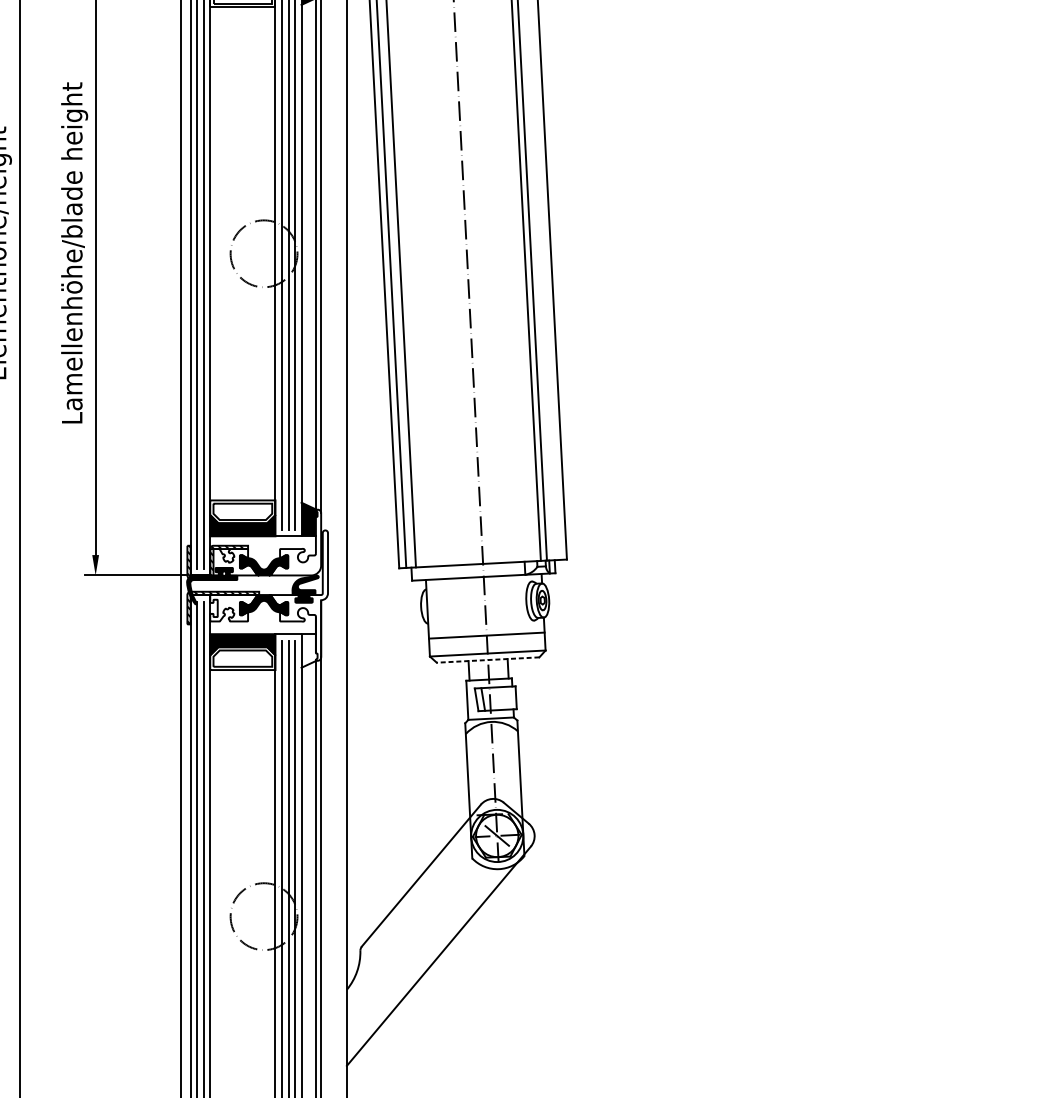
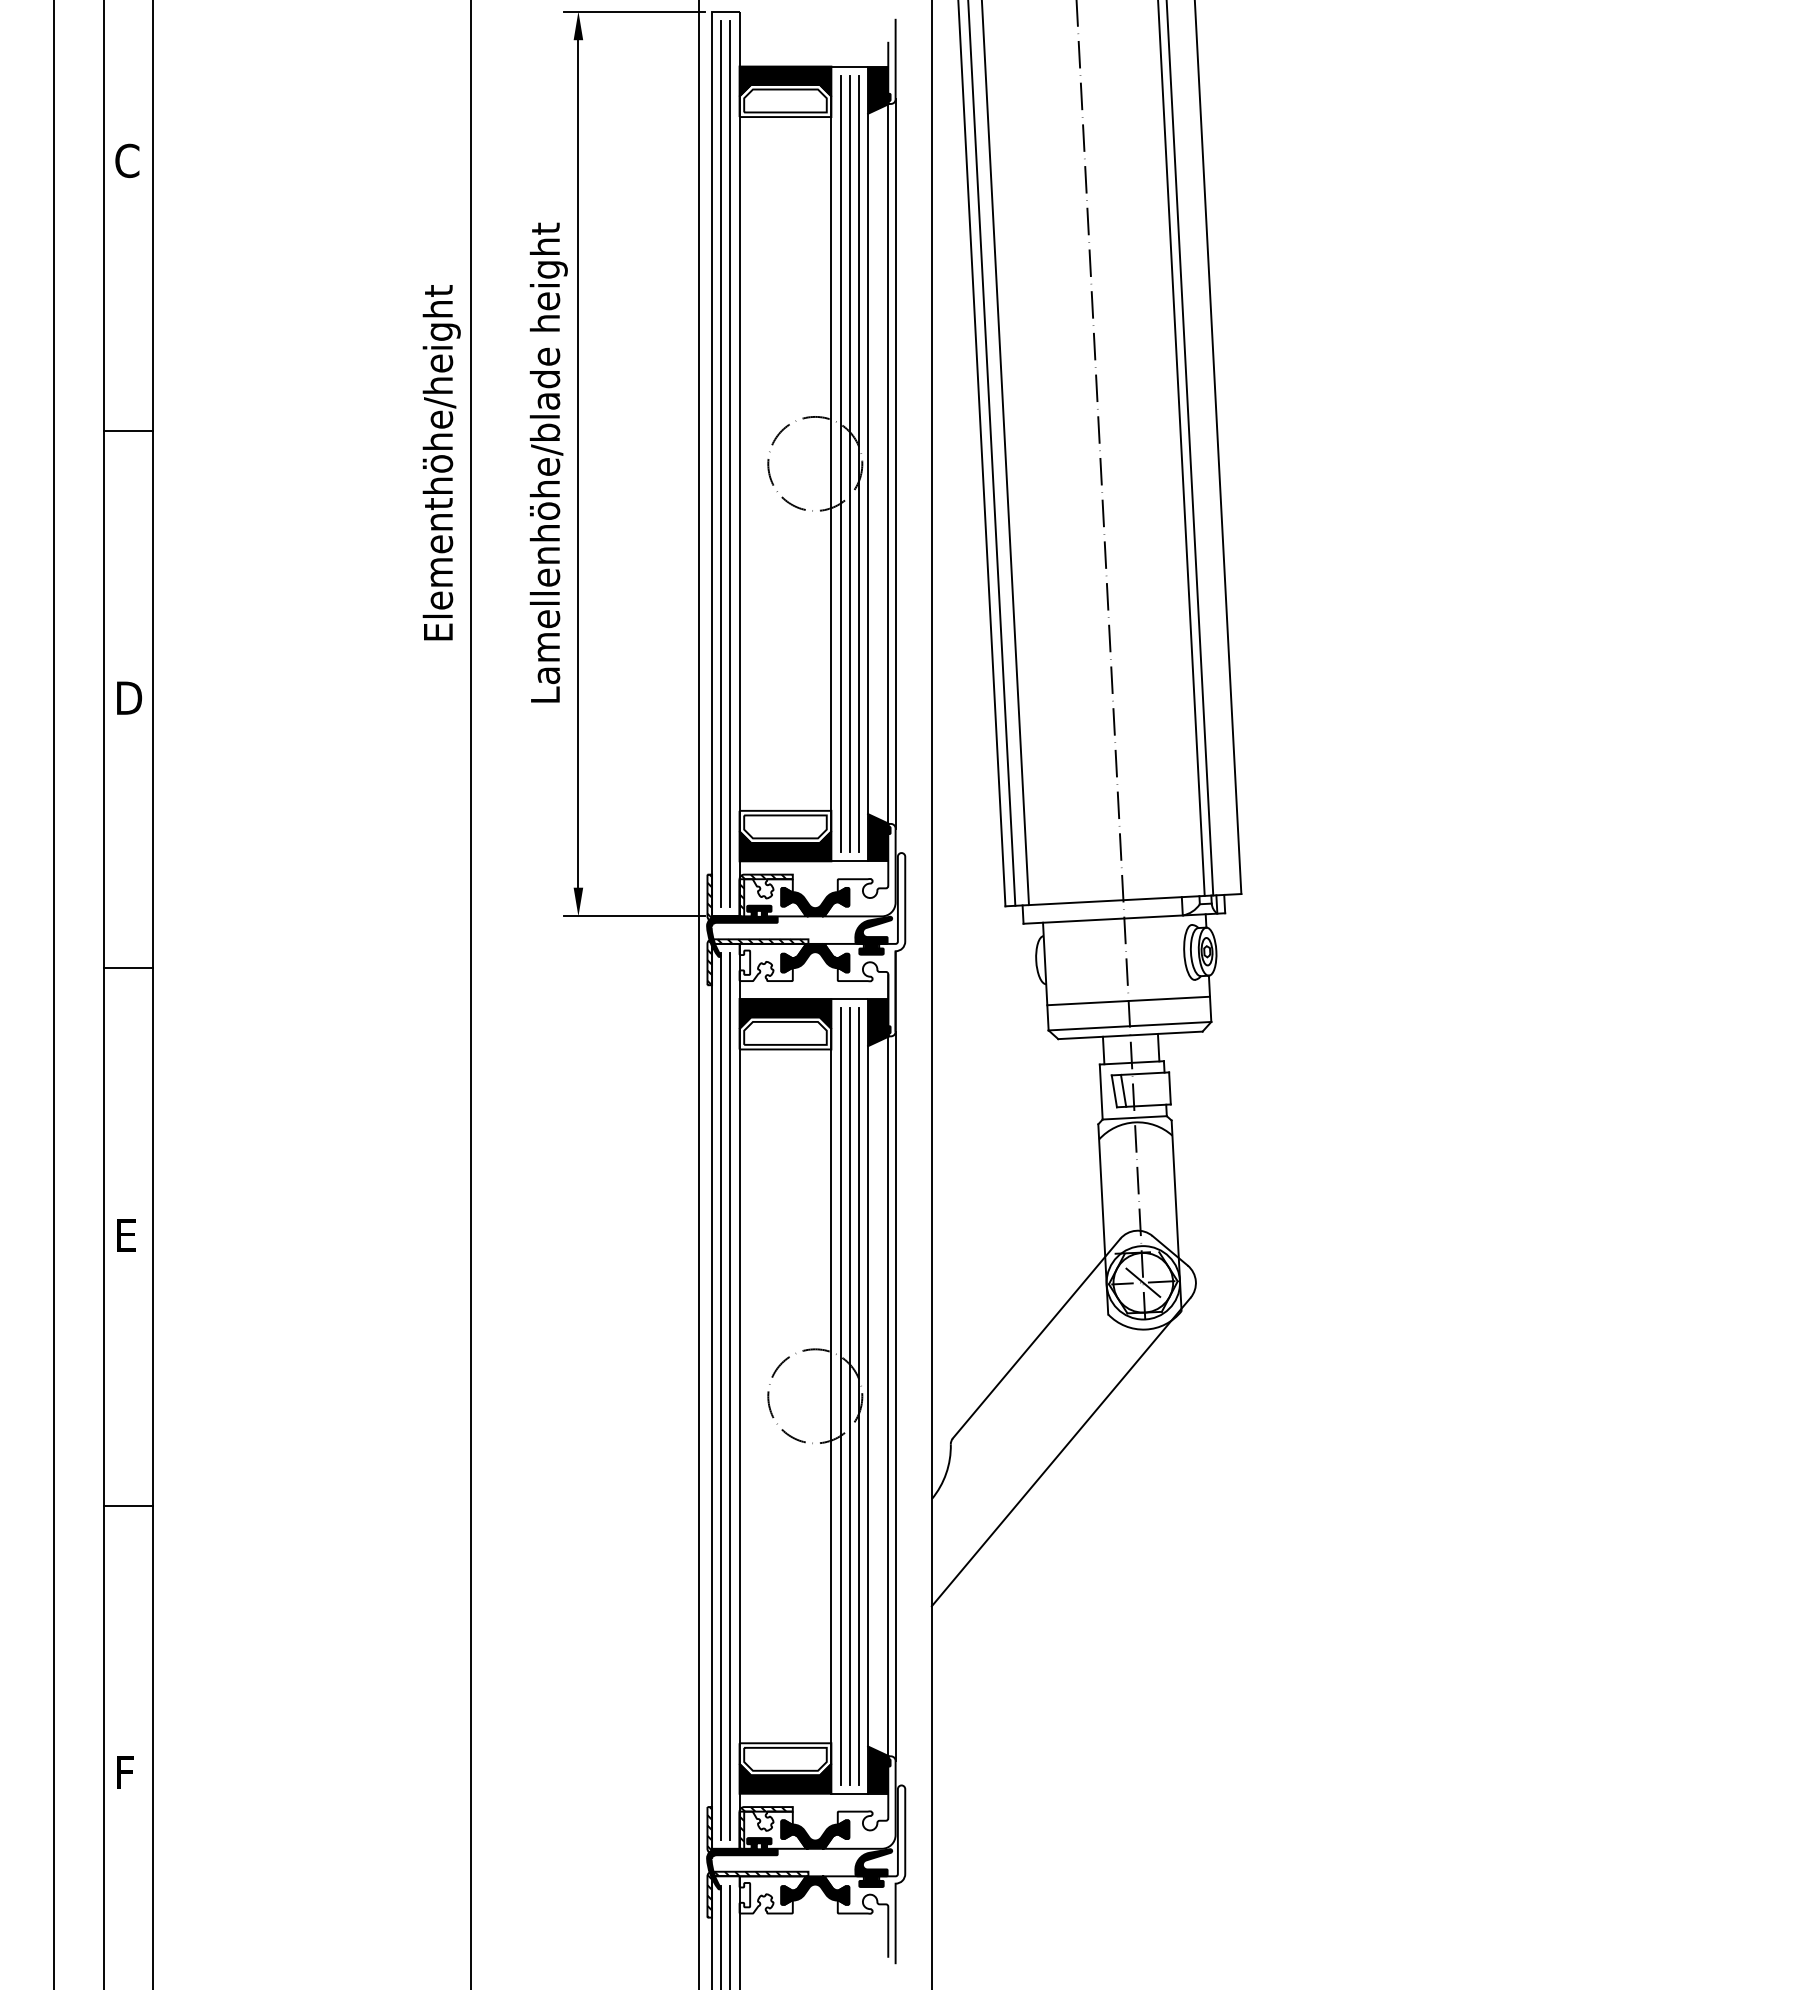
fill: (309, 650) -> (879, 1022), added
line: (487, 660) -> (1129, 1035), dashed -> solid

